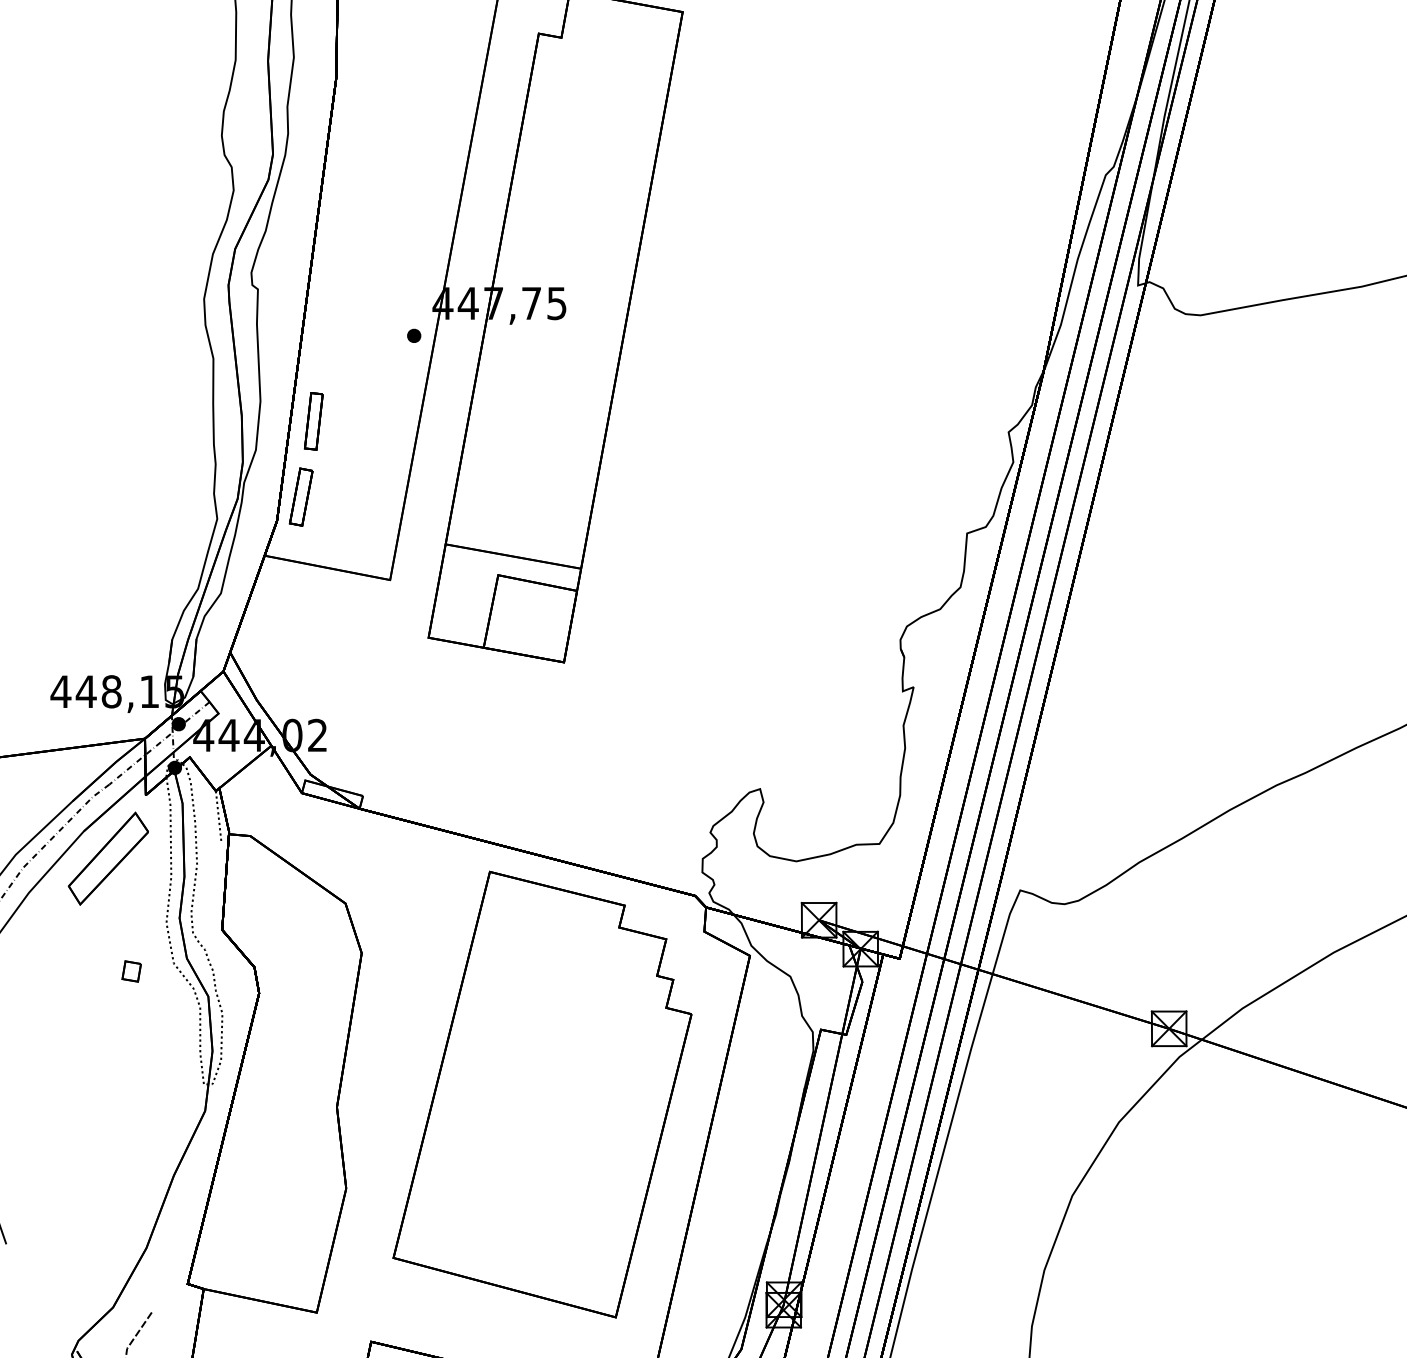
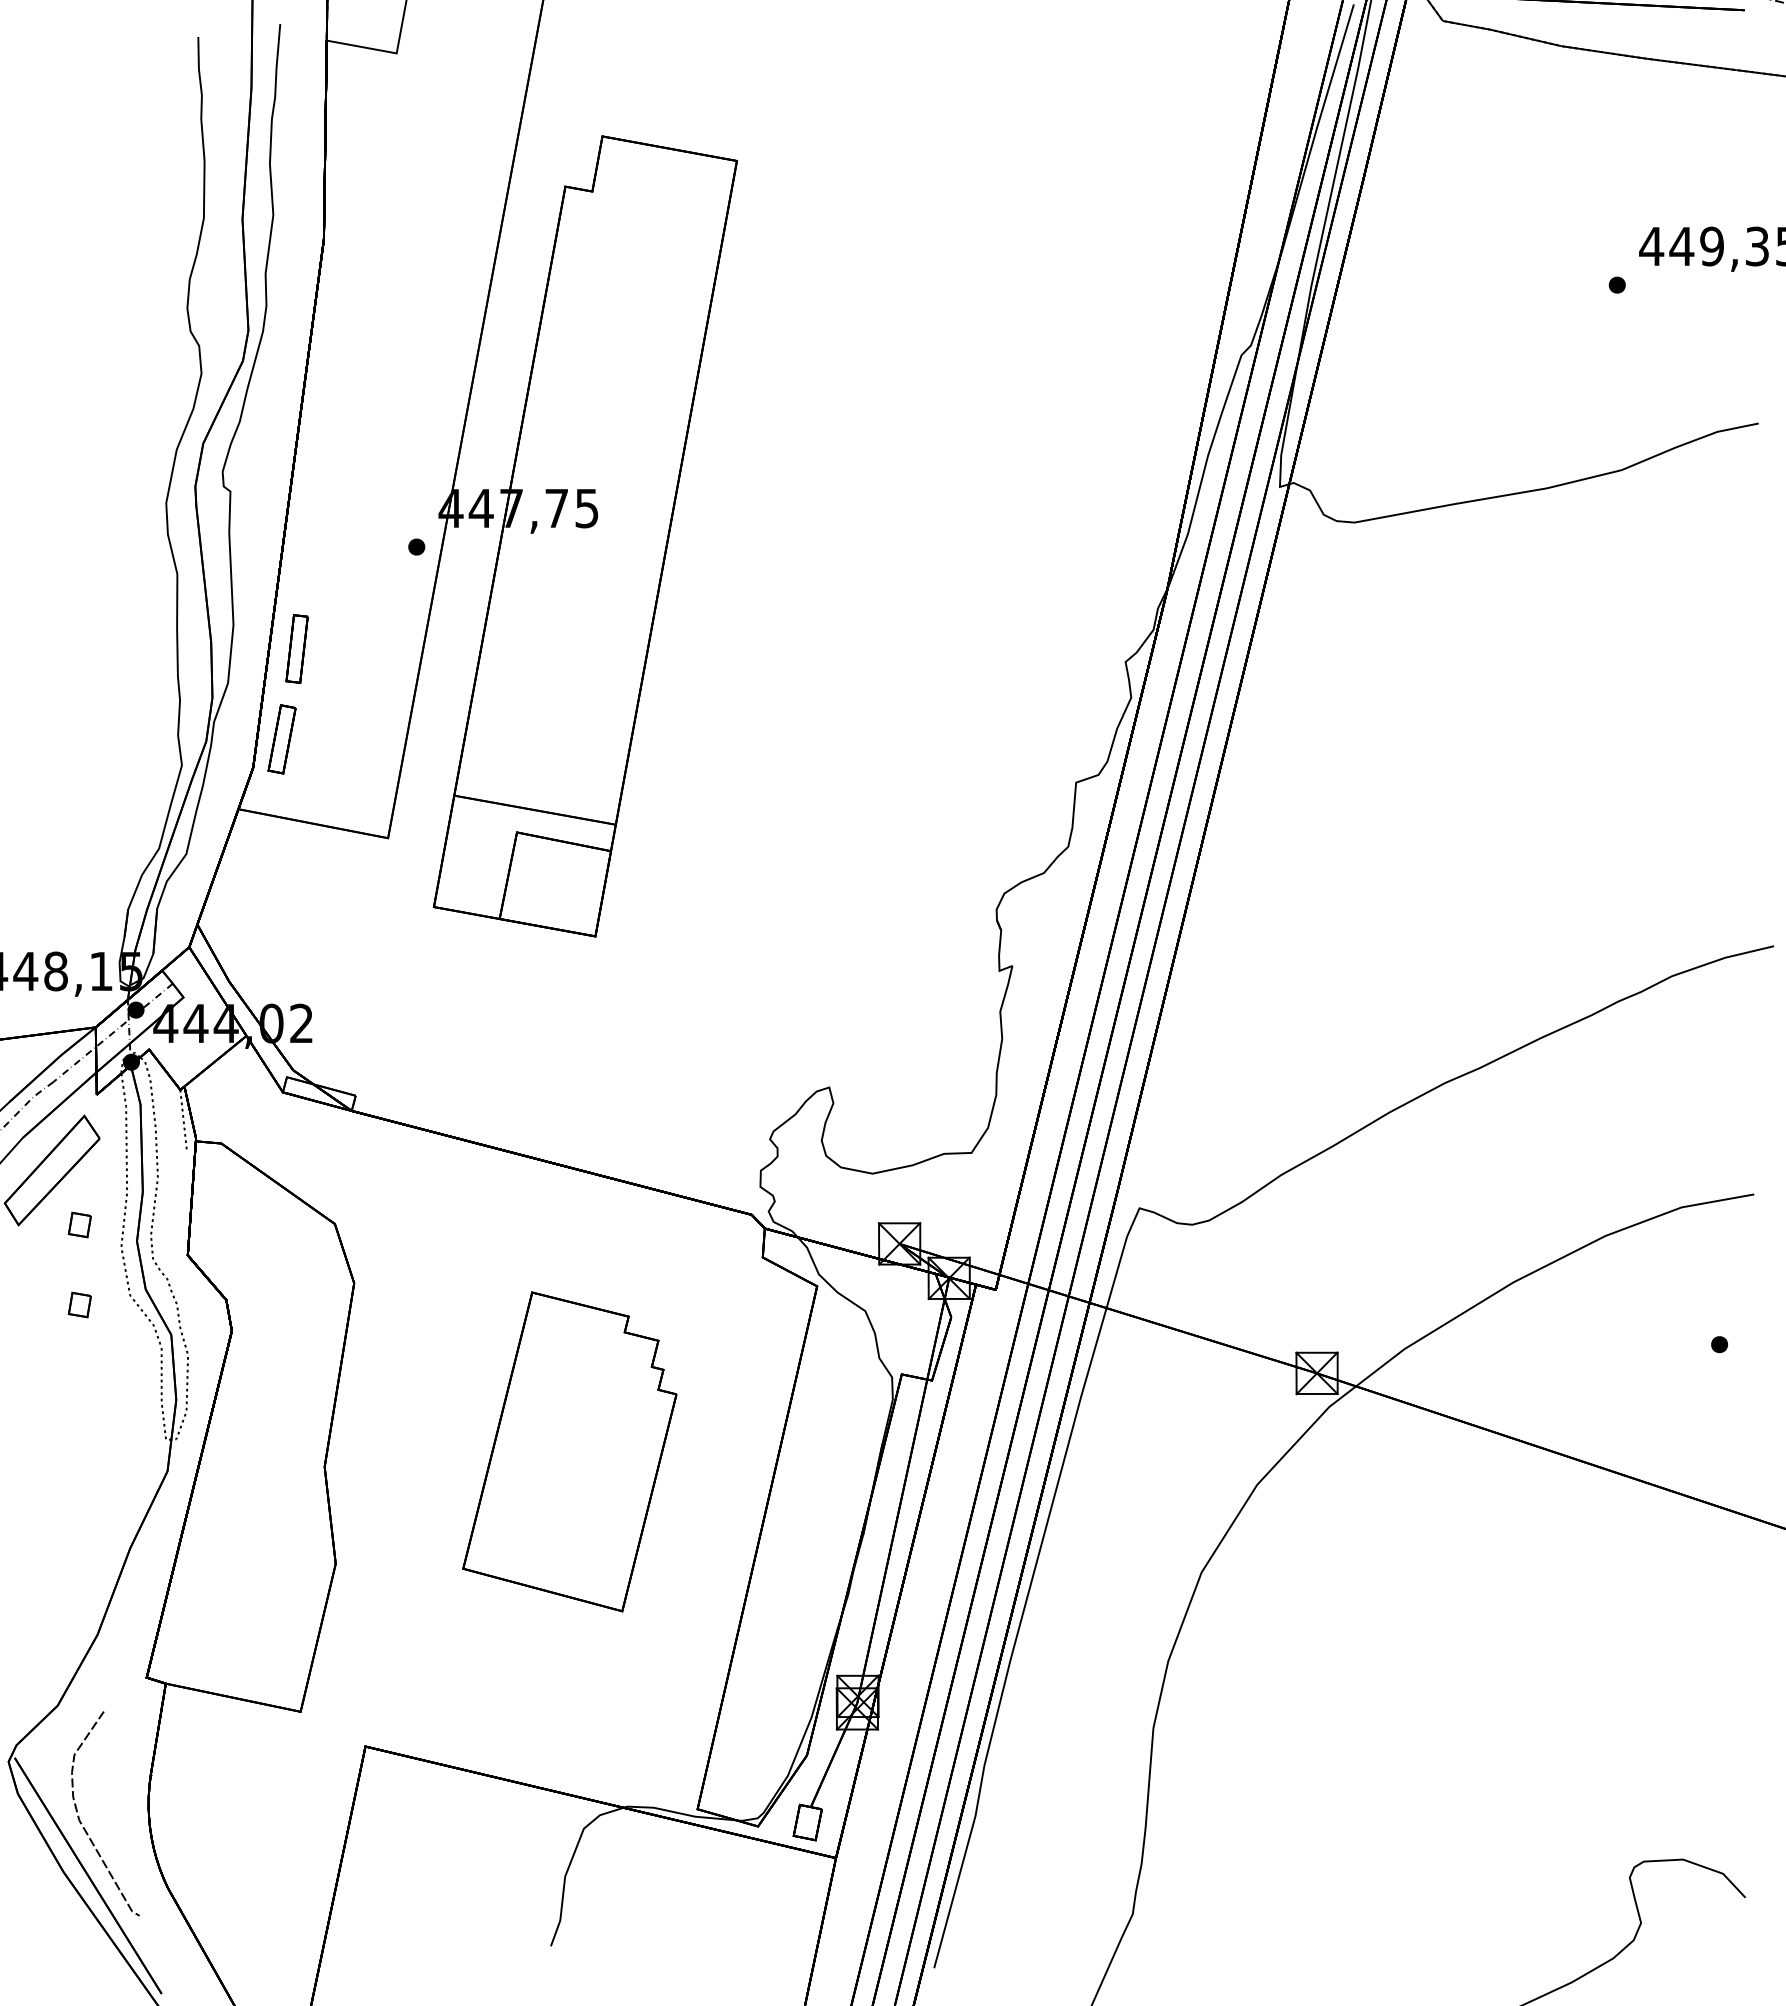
part: (131, 903) -> (79, 1224), added
part: (542, 1094) -> (569, 1451), size x0.6

